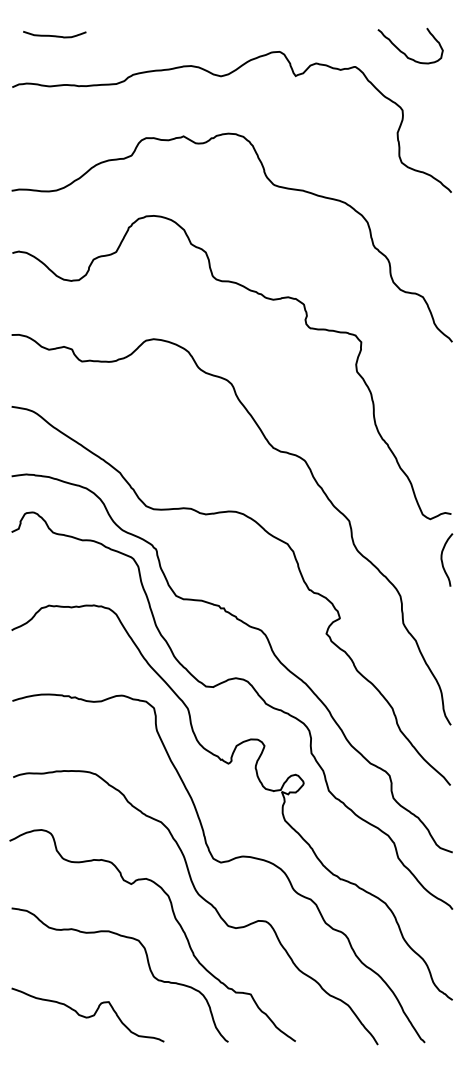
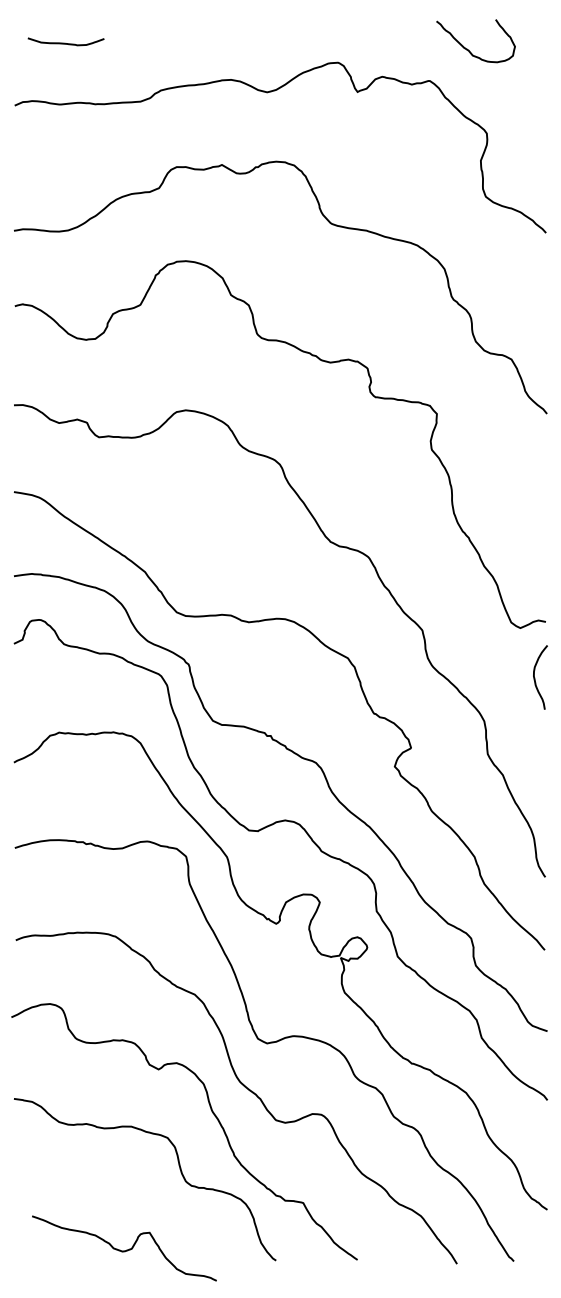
curve: (404, 52) -> (468, 48), moved
curve: (87, 1016) -> (123, 1250), moved

